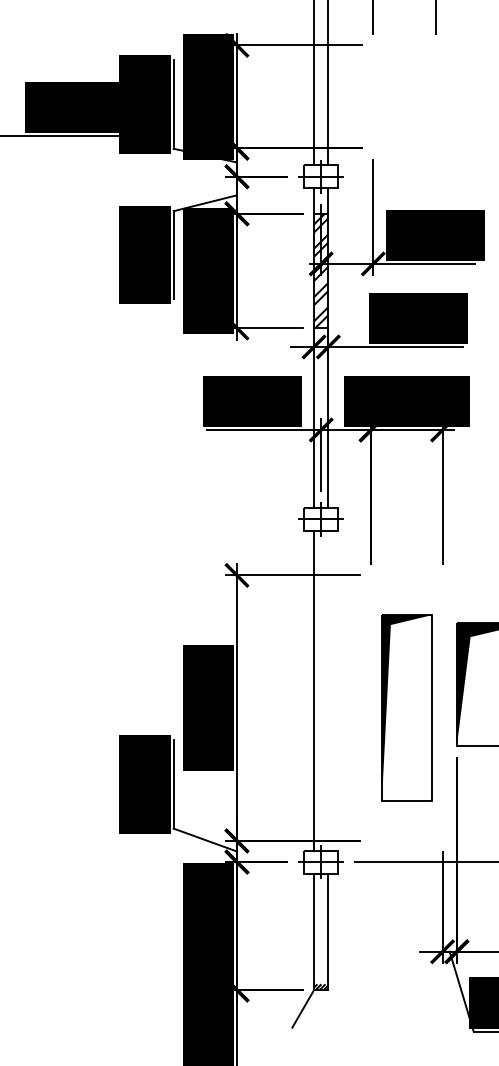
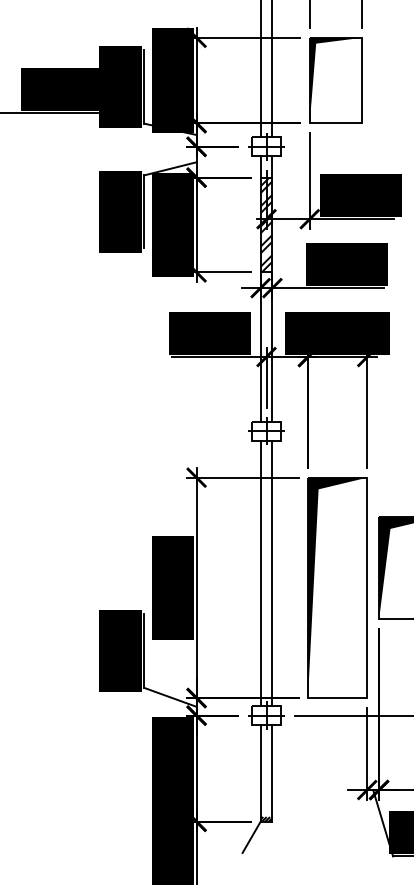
part: (404, 96) -> (335, 80), added
line: (328, 690) -> (272, 573), added
part: (406, 707) -> (337, 587), size x1.43

